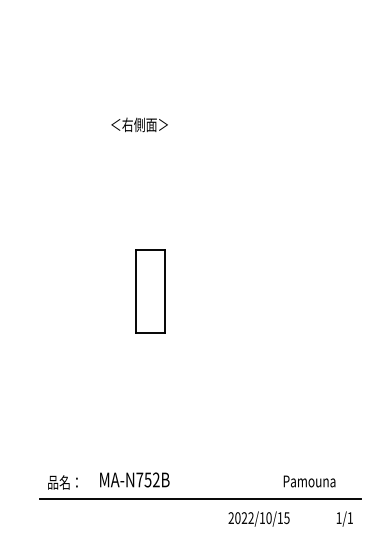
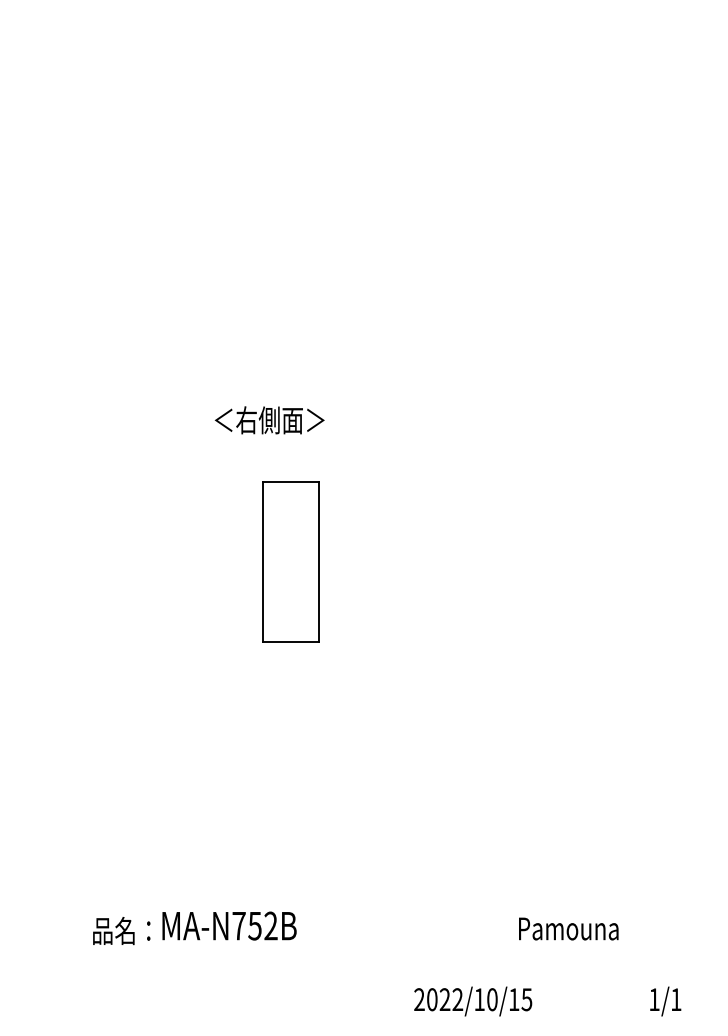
text: (139, 124) -> (269, 419), moved
text: (134, 479) -> (228, 925), moved
text: (309, 481) -> (568, 929), moved
line: (200, 498) -> (387, 961), removed
text: (258, 518) -> (472, 1000), moved

